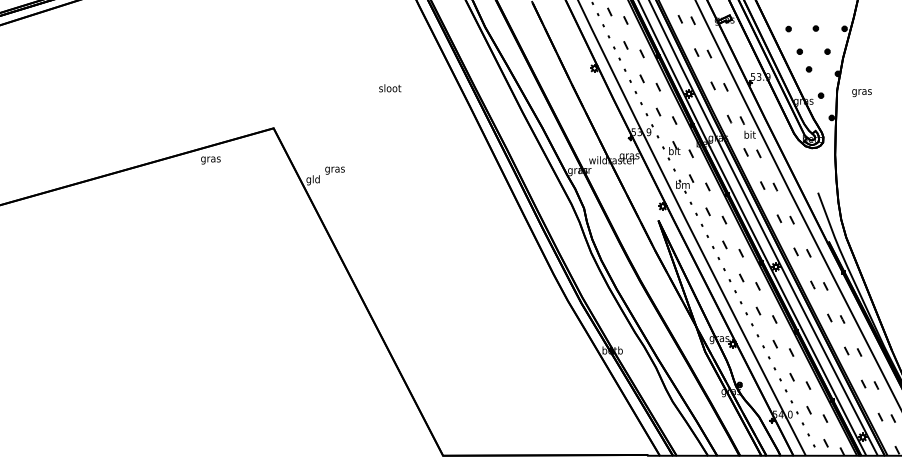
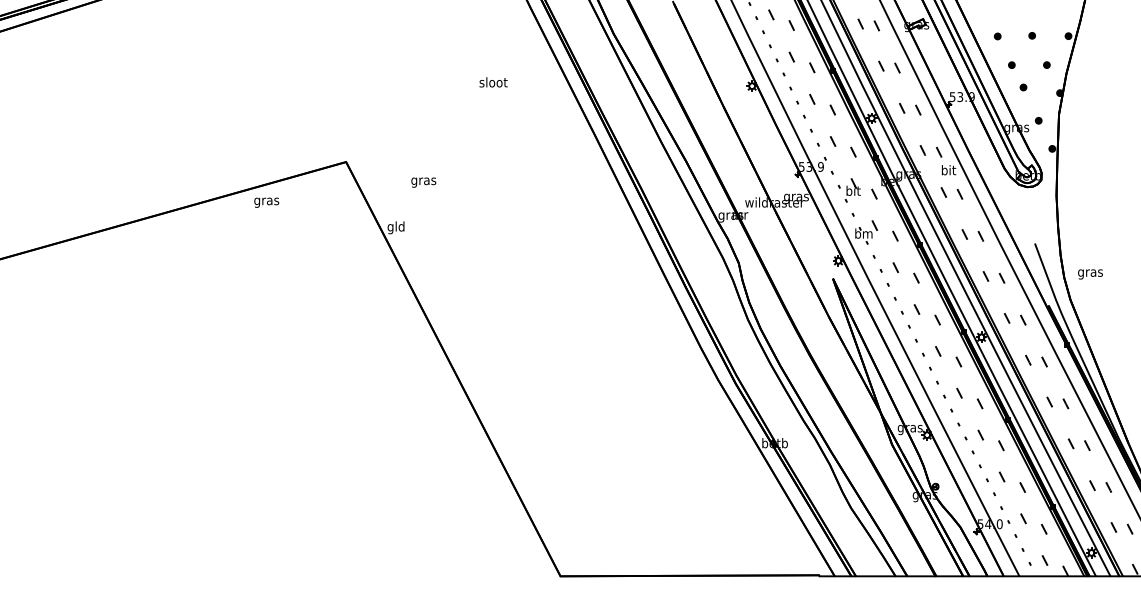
text: (390, 88) -> (493, 82), moved
text: (862, 93) -> (1090, 274), moved
text: (334, 170) -> (423, 182), moved

